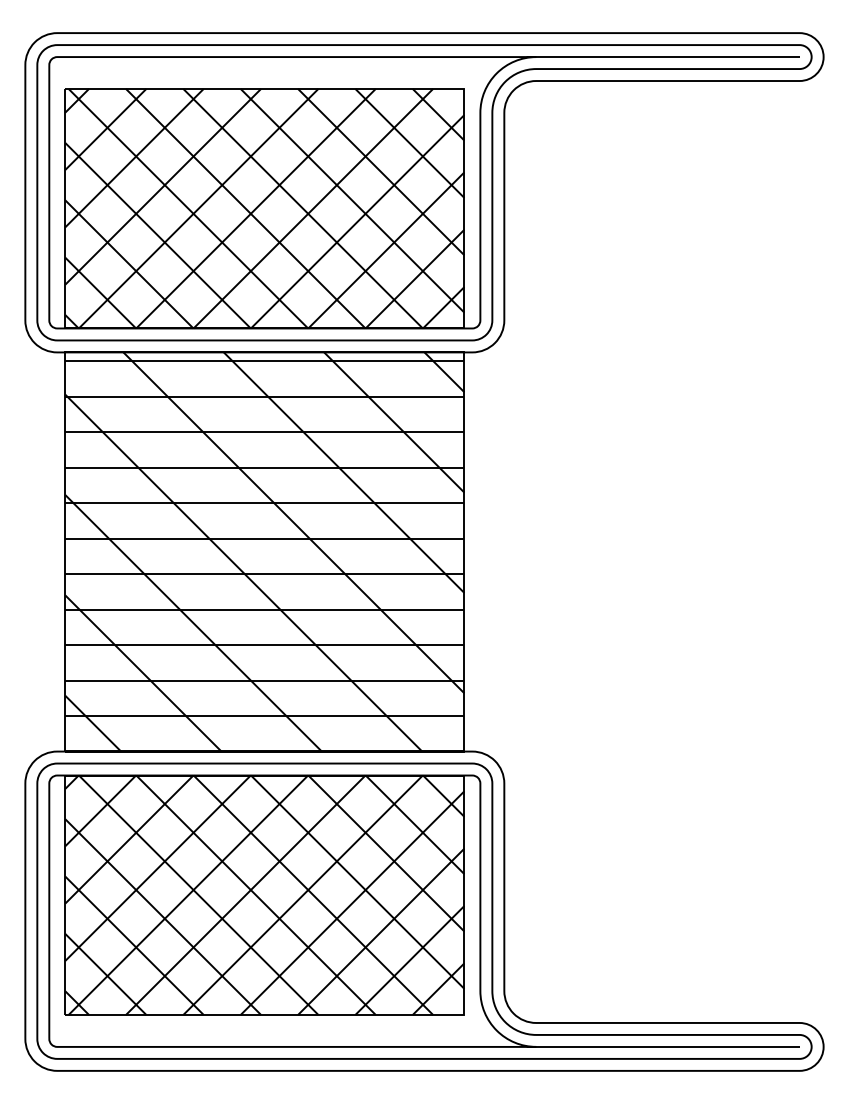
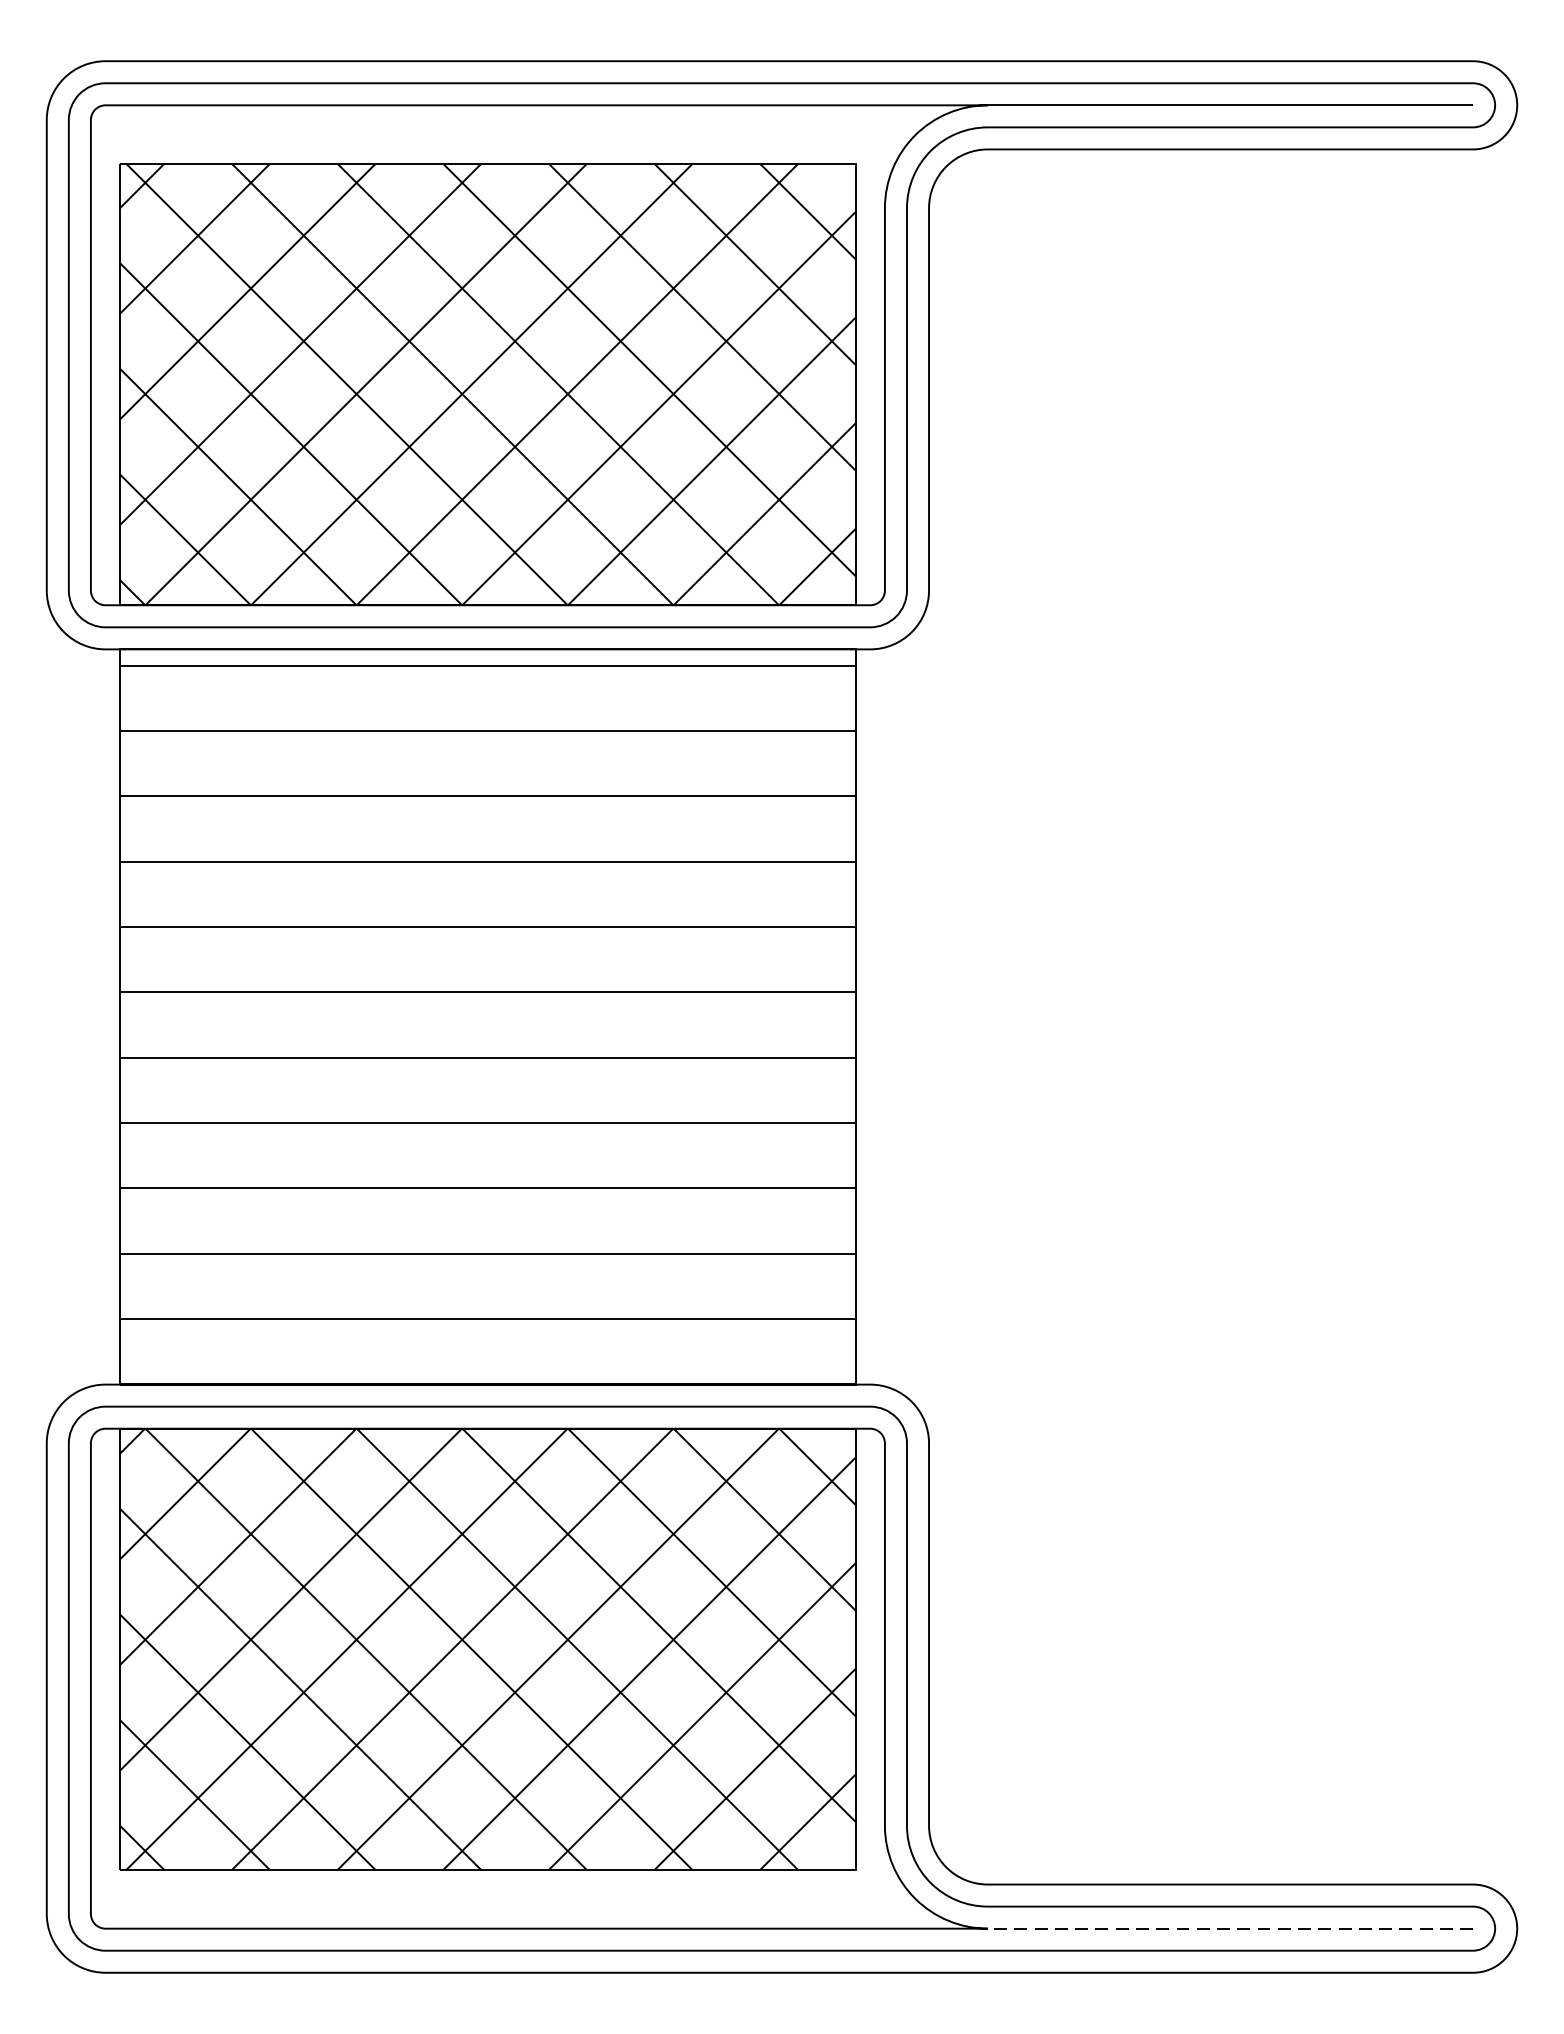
hatch: (264, 551) -> (487, 1016), removed
line: (667, 1046) -> (1229, 1927), solid -> dashed

